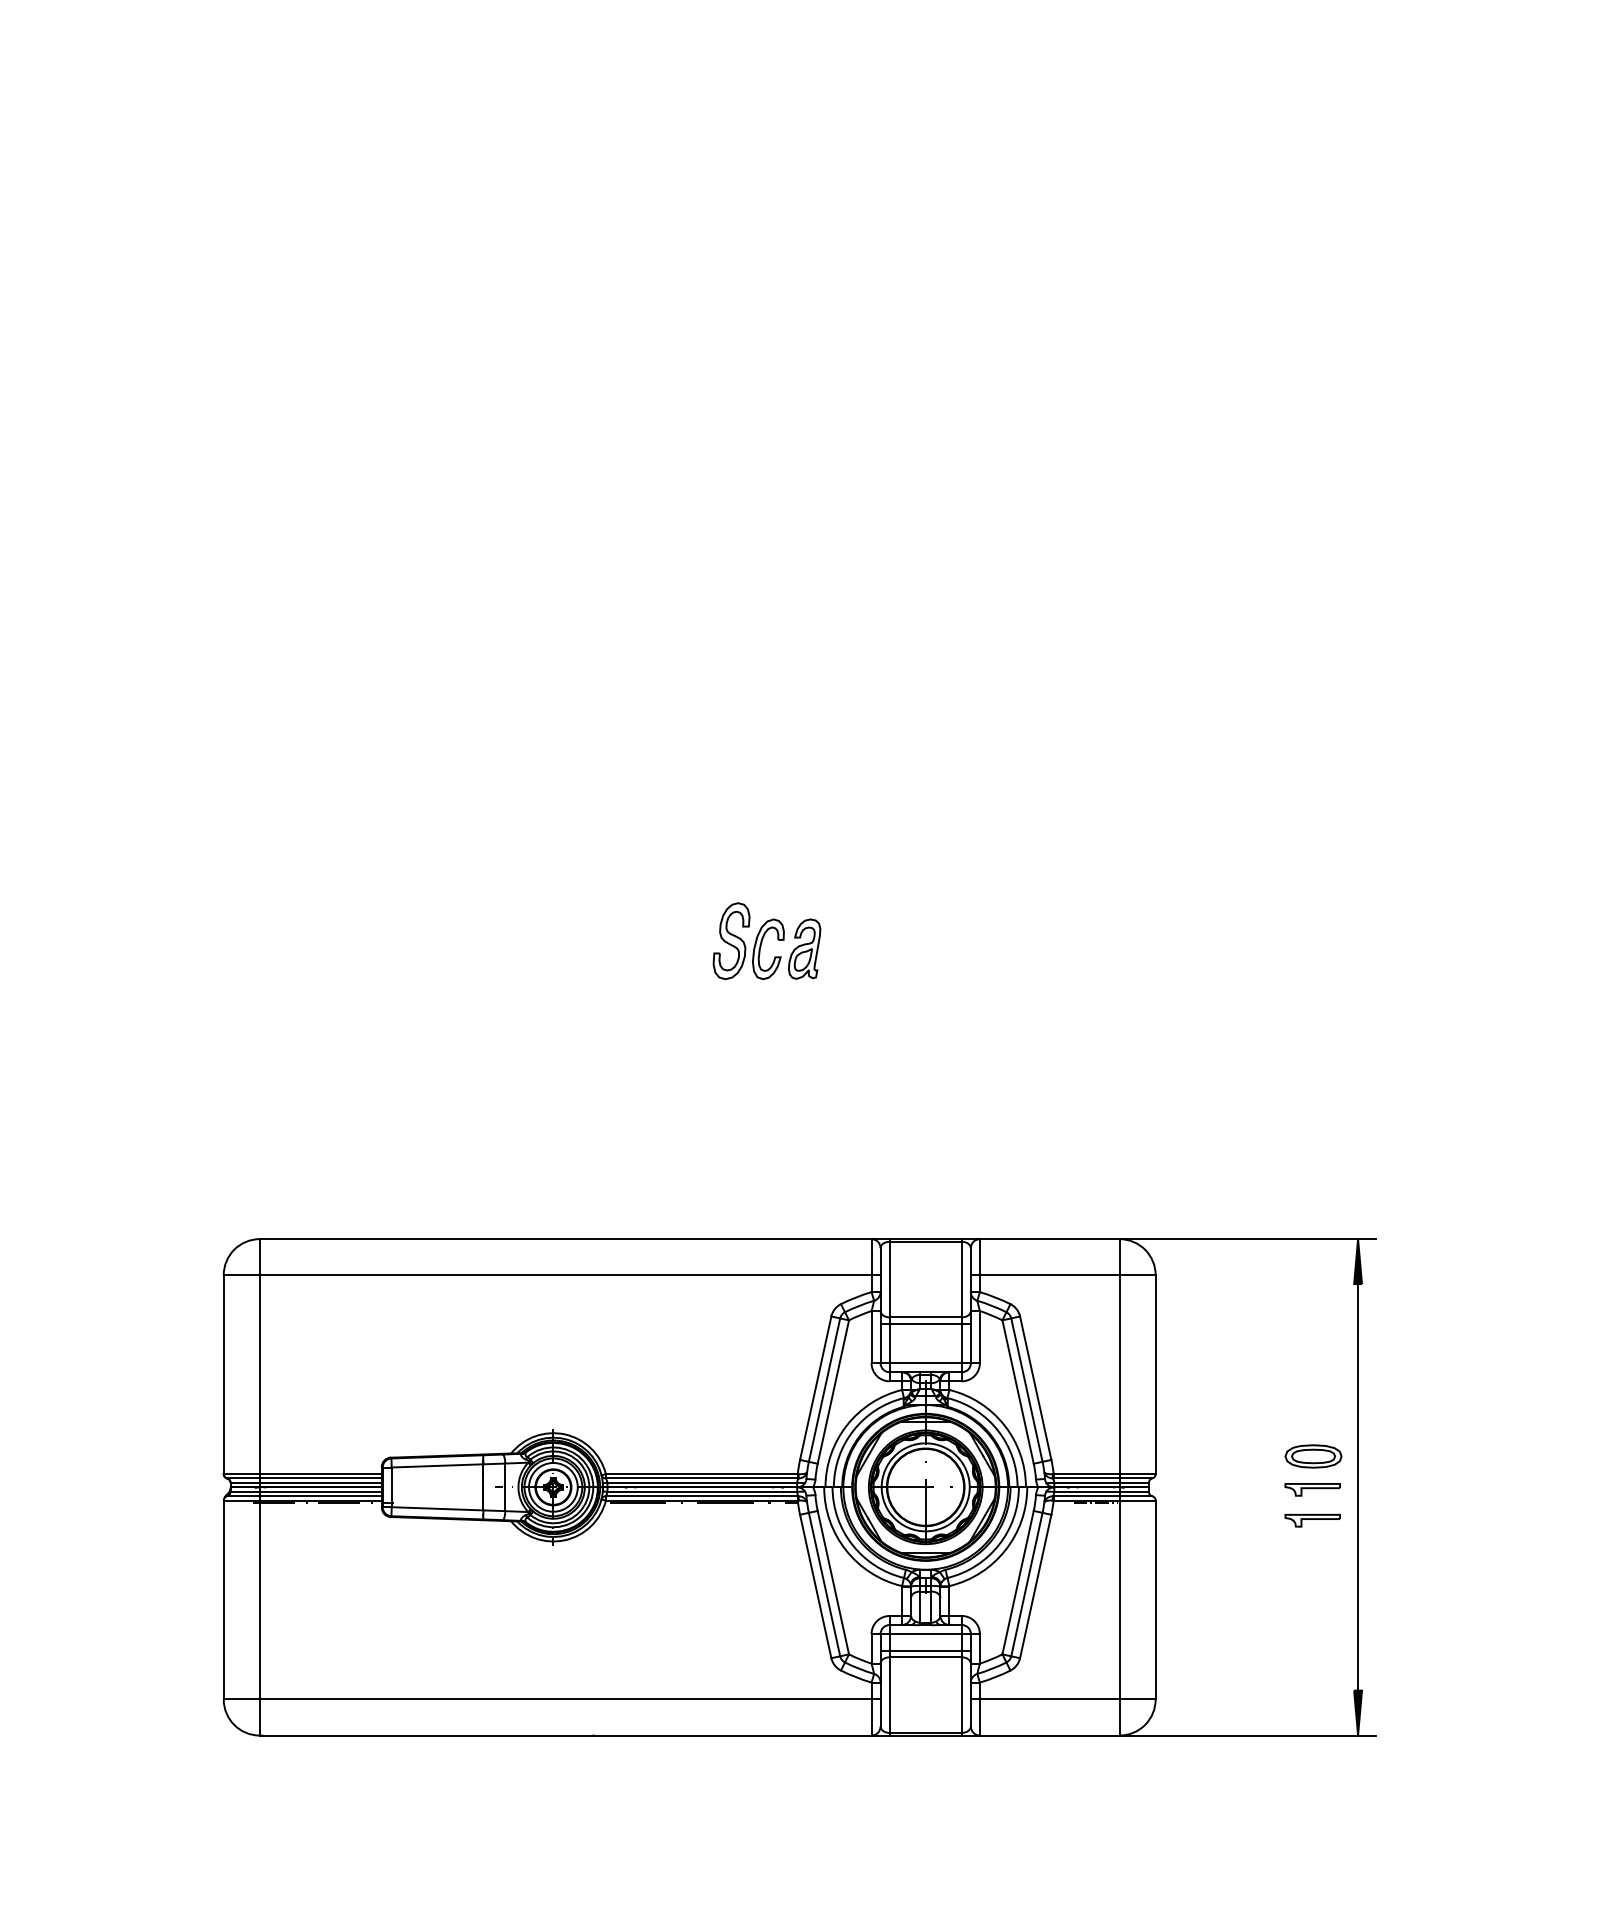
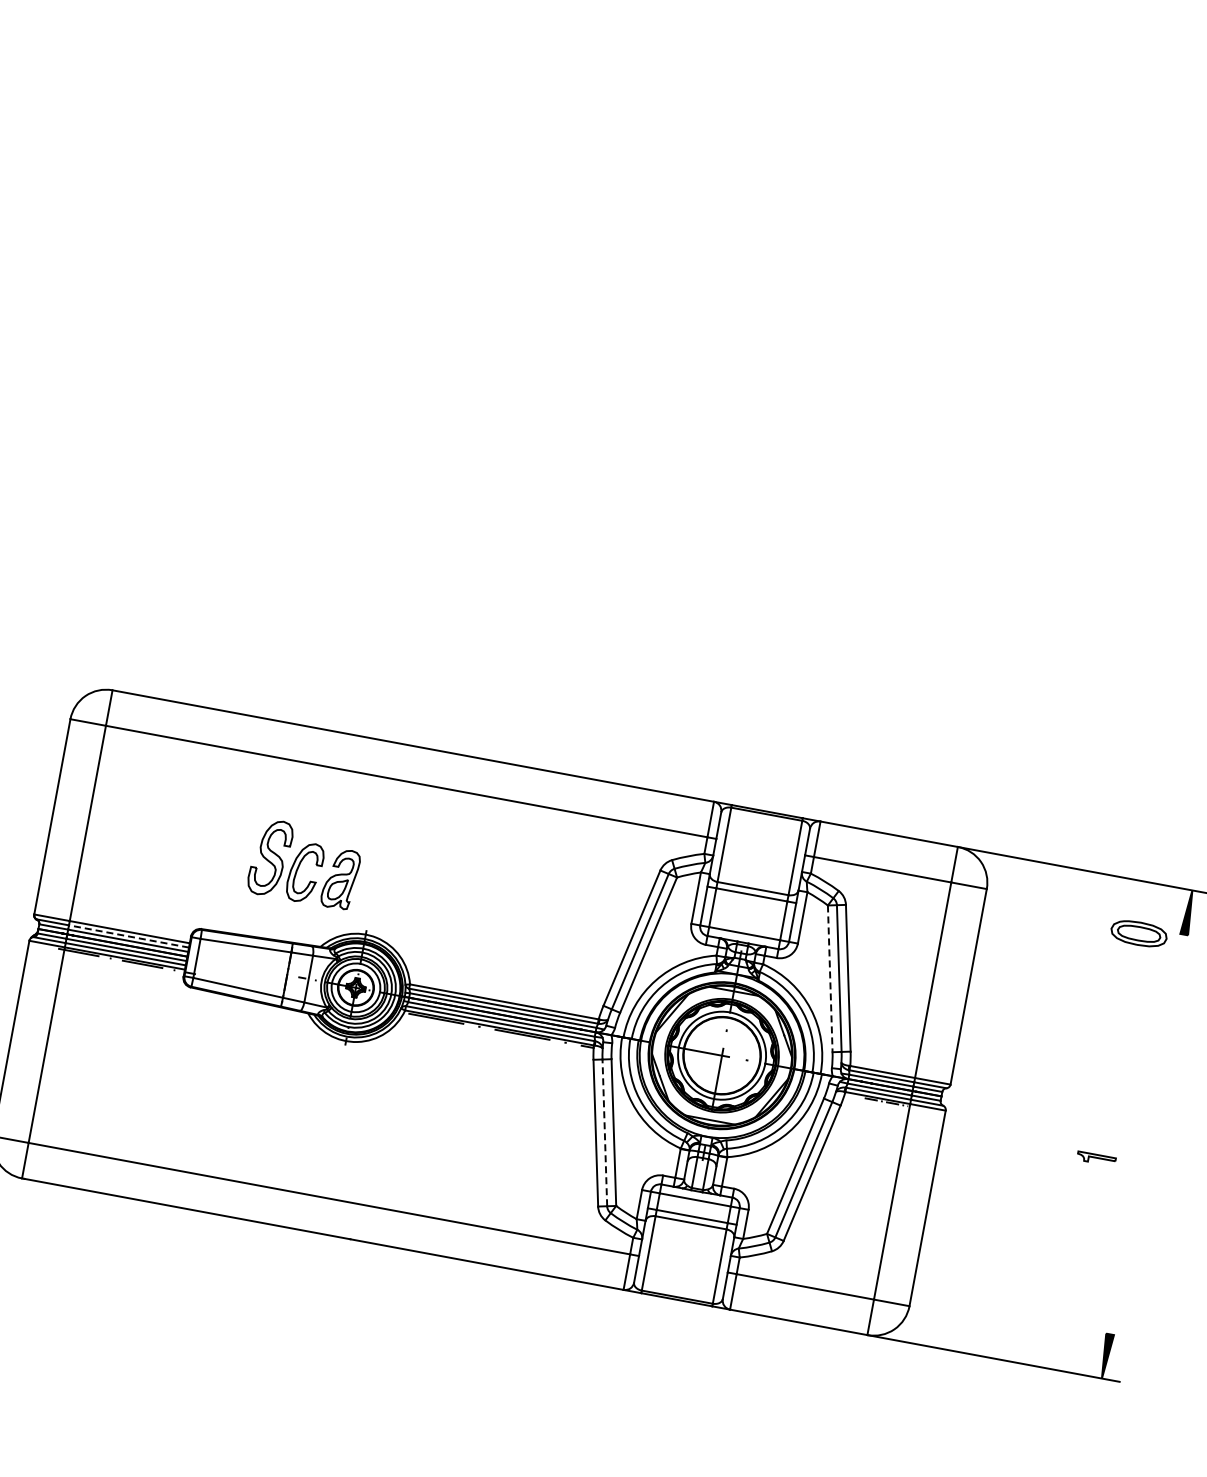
part: (766, 941) -> (304, 864), moved
line: (1018, 1392) -> (830, 979), solid -> dashed
part: (1313, 1456) -> (1139, 933), moved
line: (320, 1478) -> (128, 936), solid -> dashed
line: (1358, 1487) -> (1147, 1134), removed
part: (1312, 1489) -> (1101, 1128), removed
part: (1312, 1520) -> (1096, 1158), size x0.7
line: (824, 1584) -> (604, 1132), solid -> dashed

